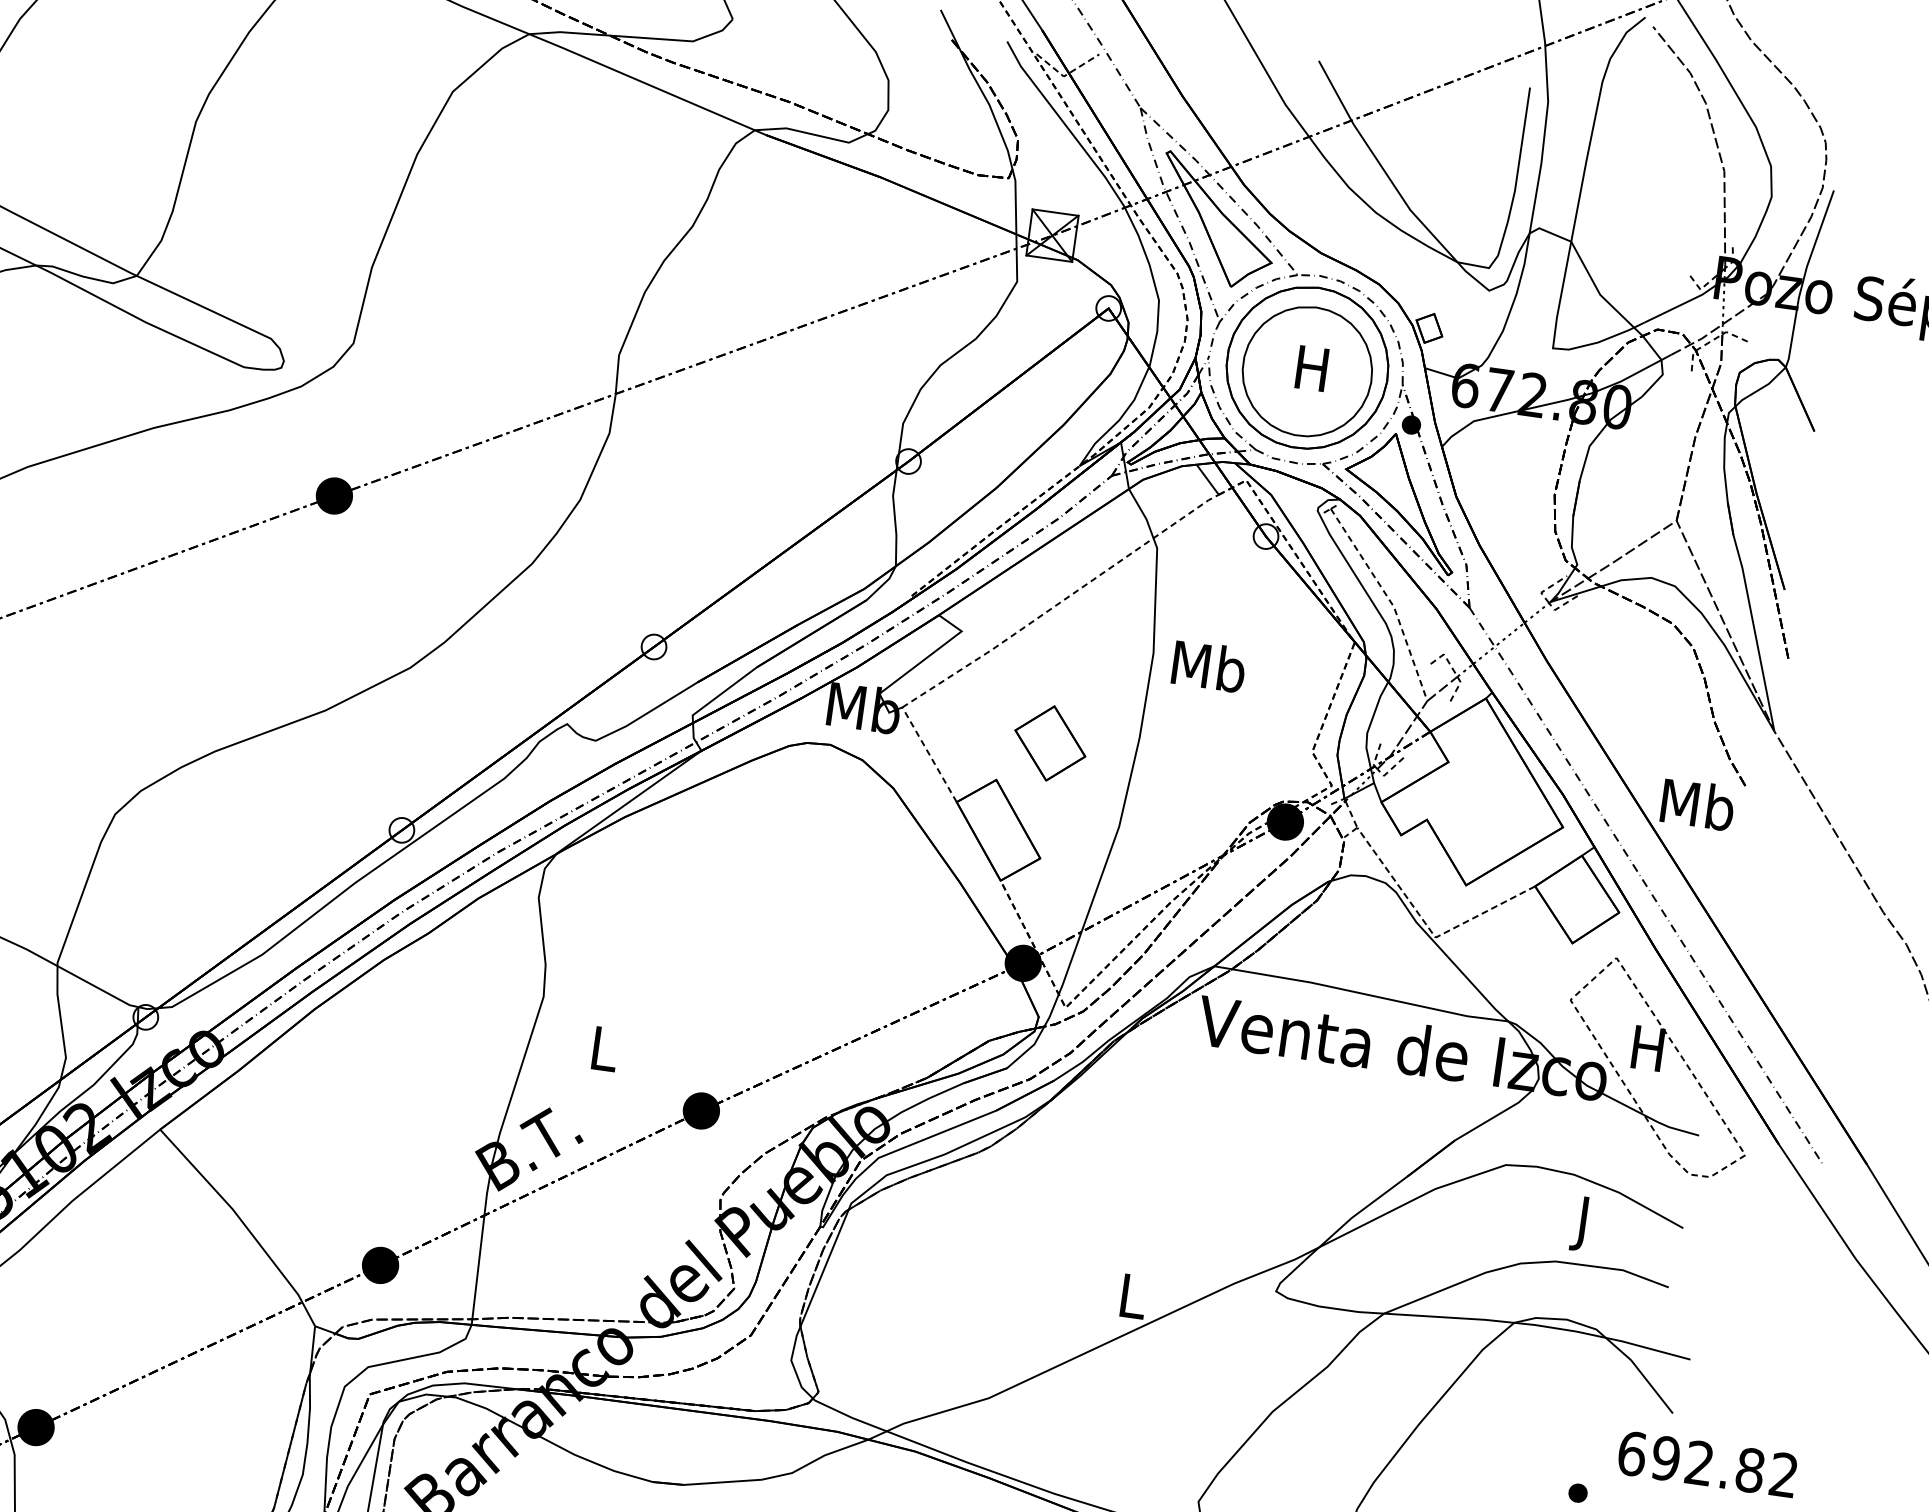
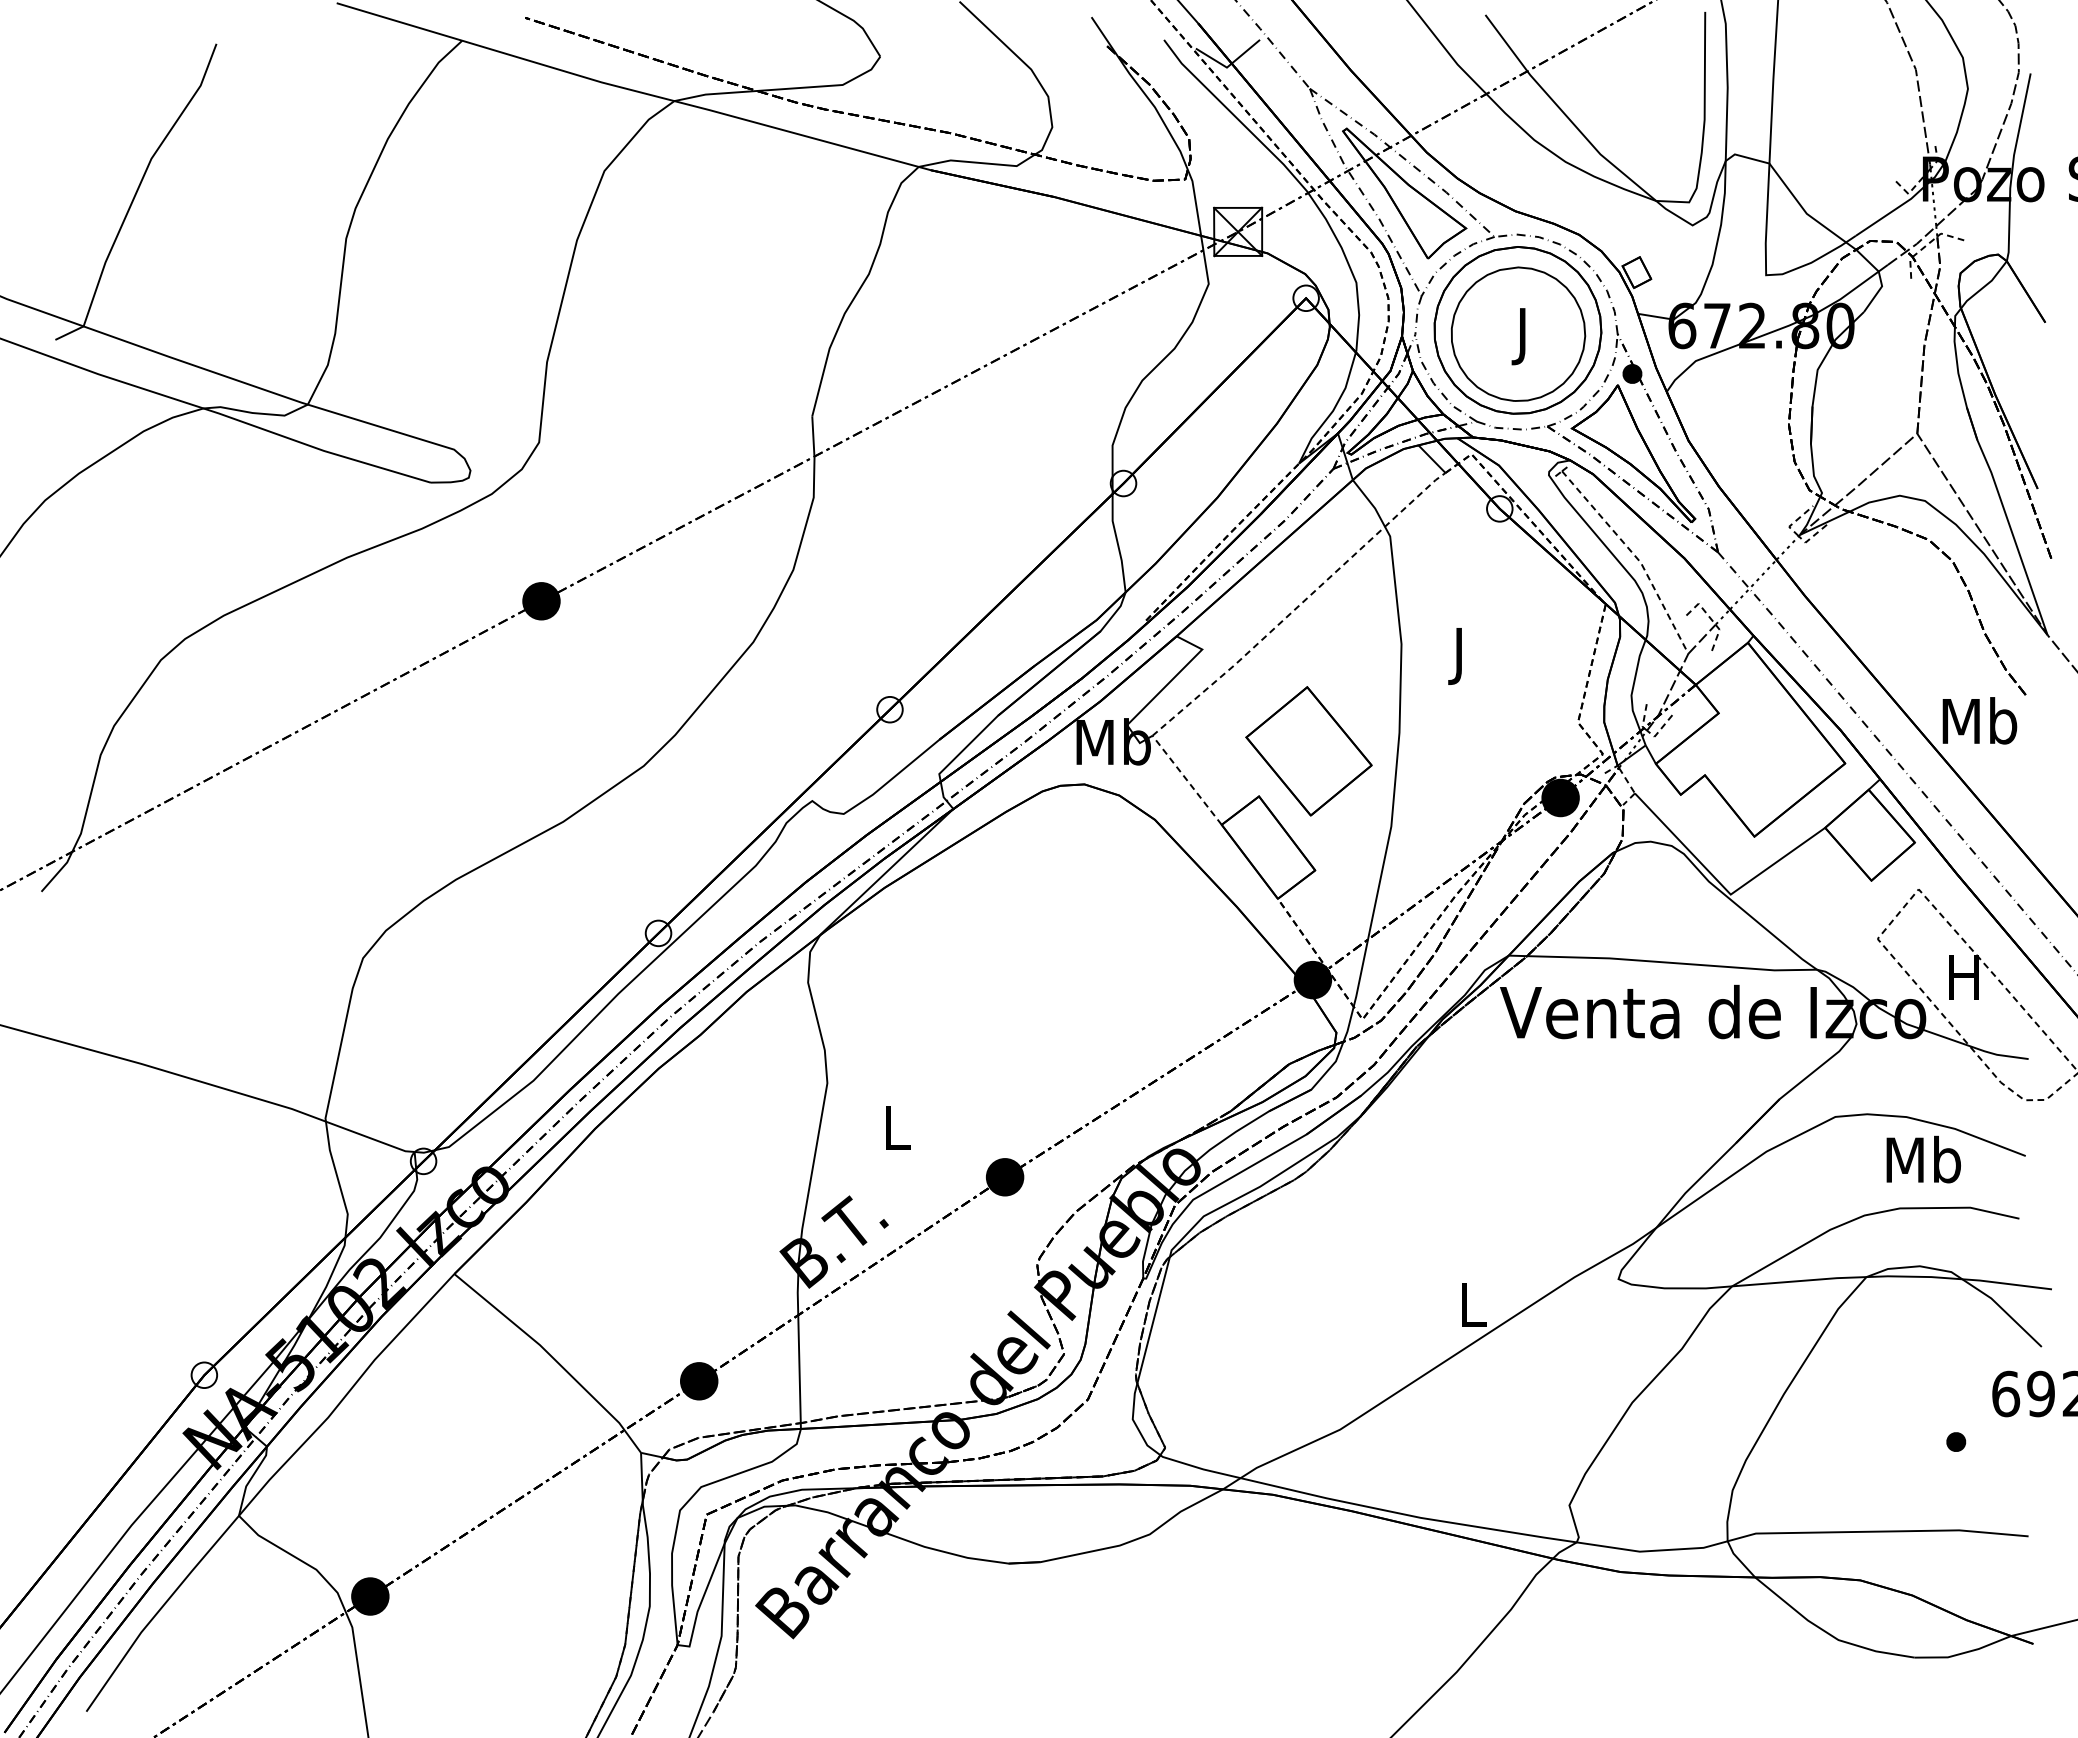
line: (1066, 74) -> (1229, 65), dashed -> solid
text: (1311, 374) -> (1522, 336), H -> J
text: (1208, 671) -> (1460, 655), Mb -> J
part: (1049, 743) -> (1308, 751), size x1.67
line: (1428, 927) -> (1722, 885), dashed -> solid
text: (1584, 1222) -> (1923, 1164), J -> Mb

